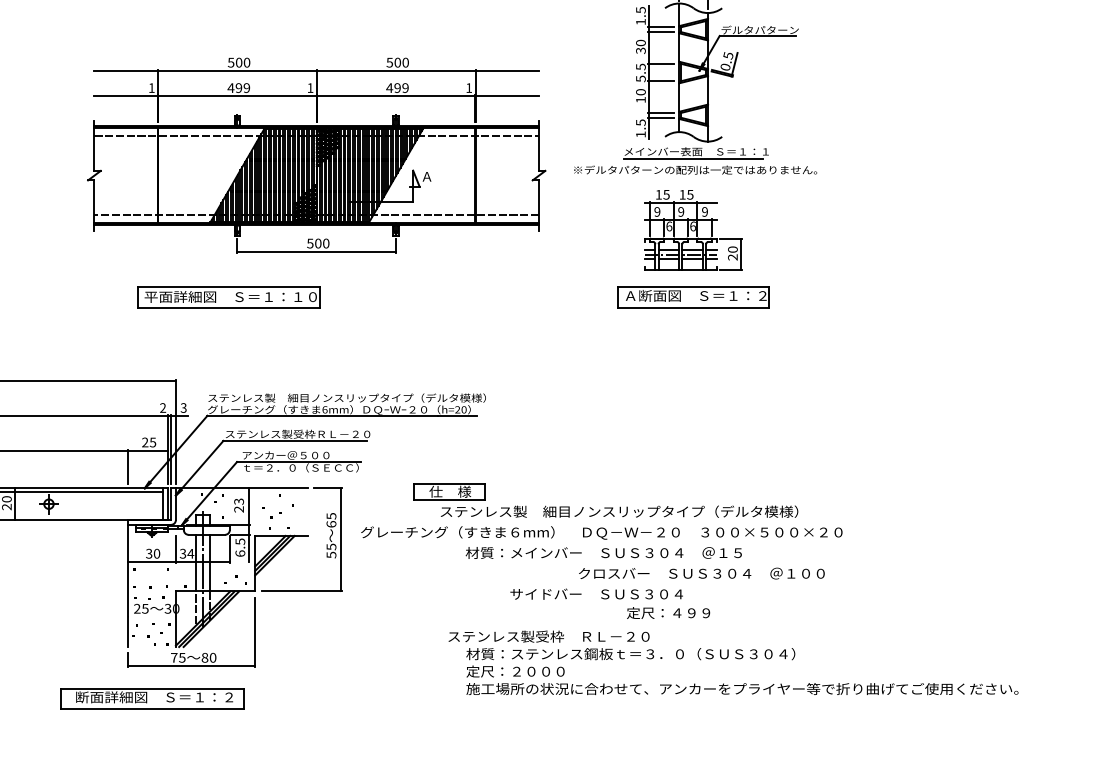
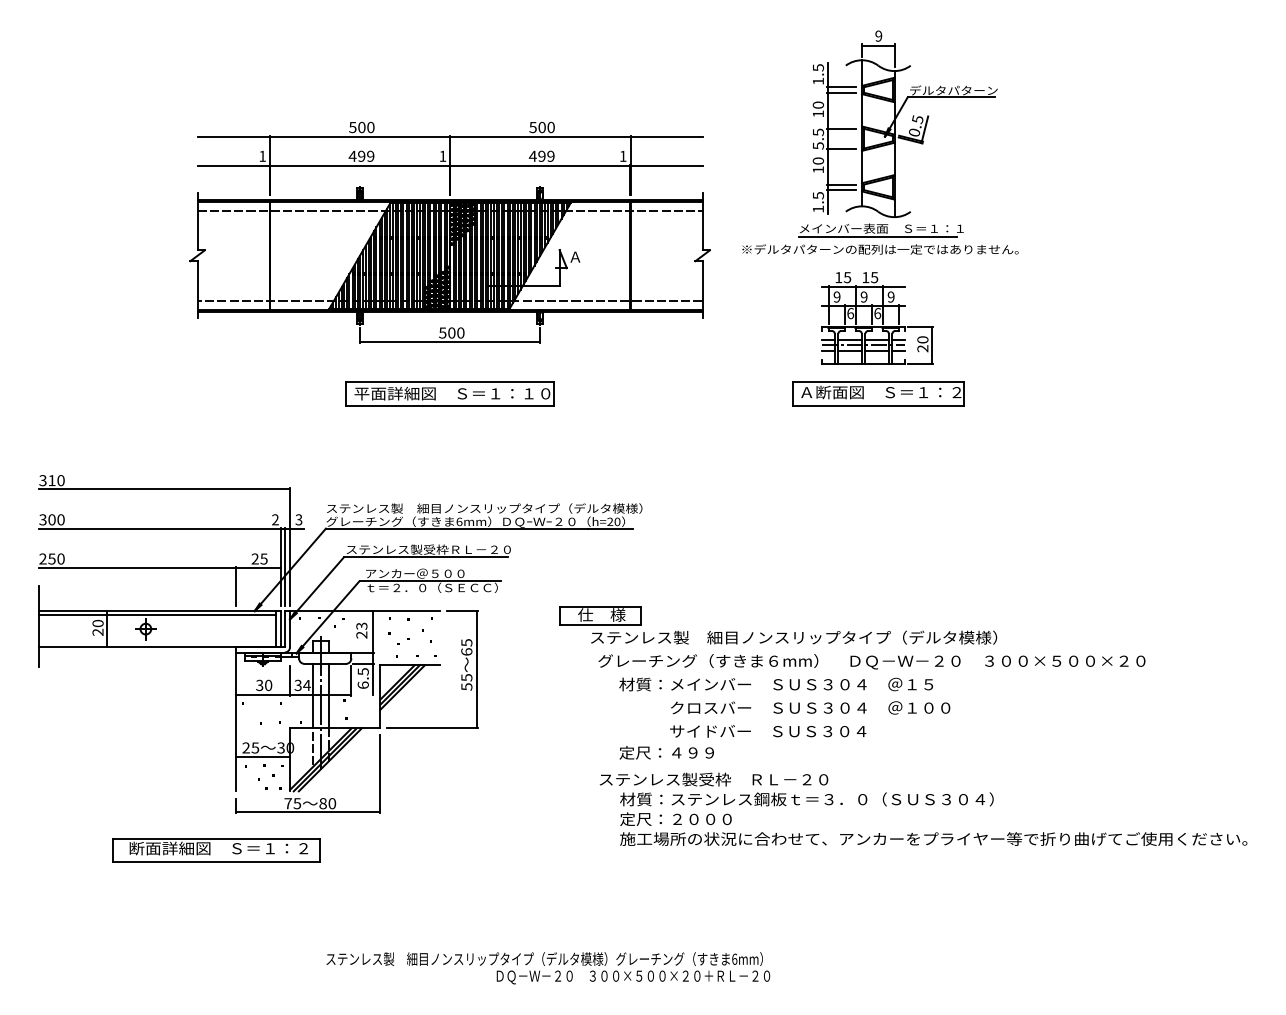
text: (641, 50) -> (818, 113), 30 -> 10
part: (228, 296) -> (449, 393), moved
text: (601, 532) -> (871, 661), moved
text: (701, 573) -> (810, 707), moved
text: (668, 612) -> (666, 752), moved
line: (152, 617) -> (263, 757), added
part: (152, 699) -> (216, 850), moved

